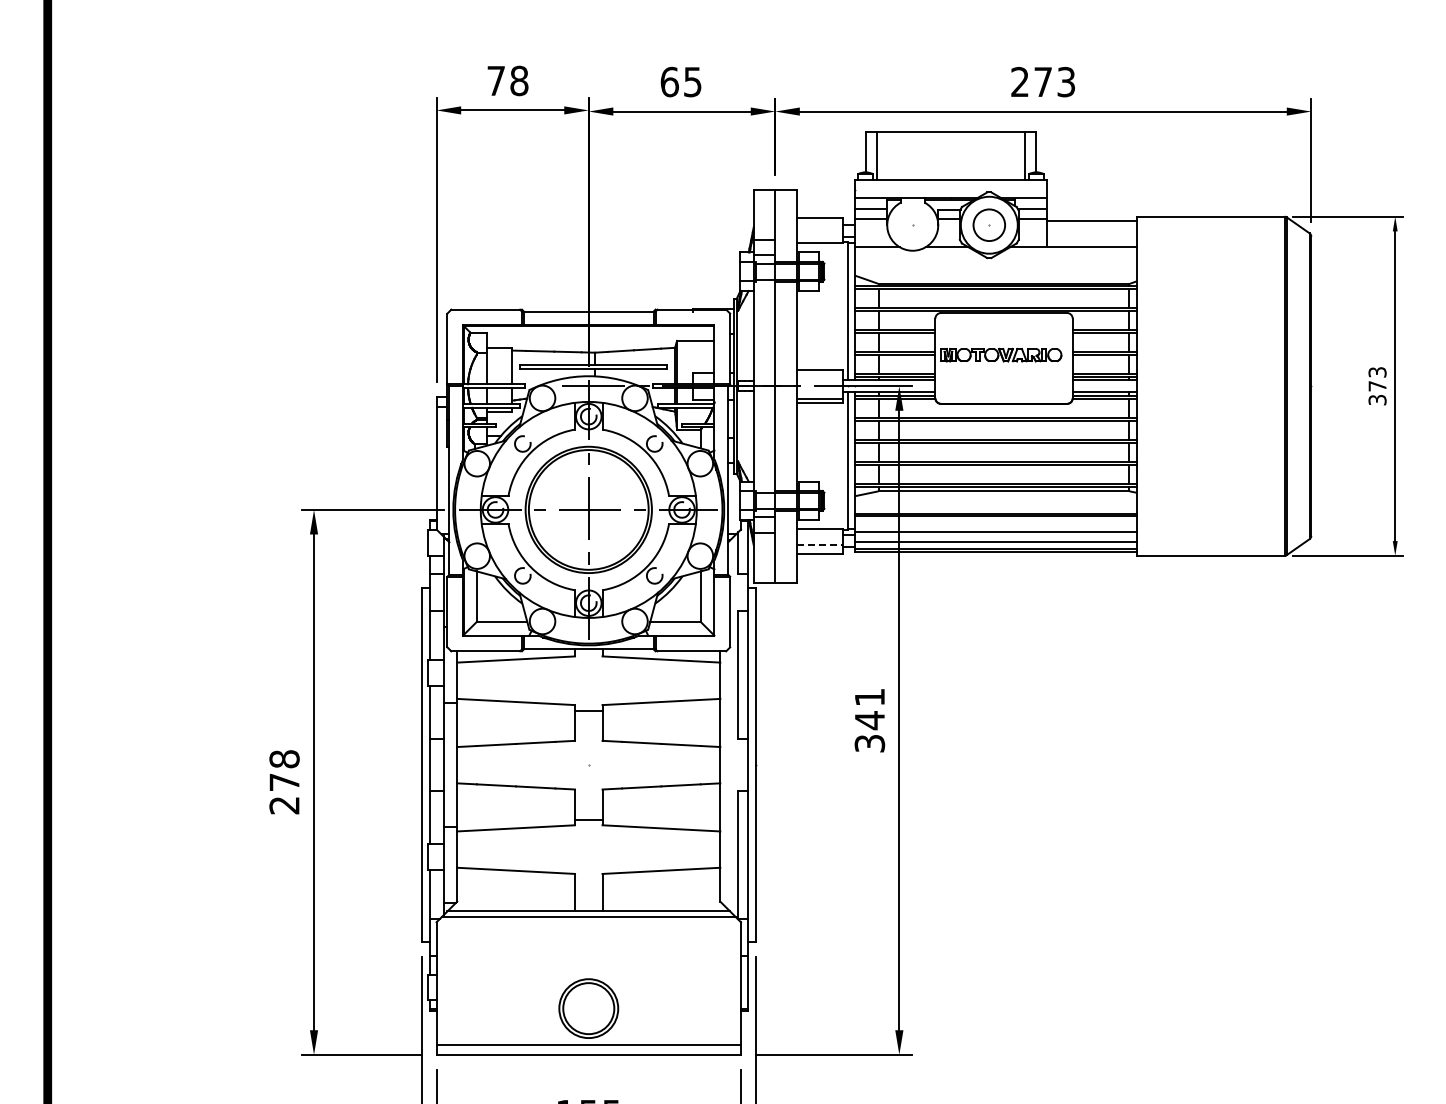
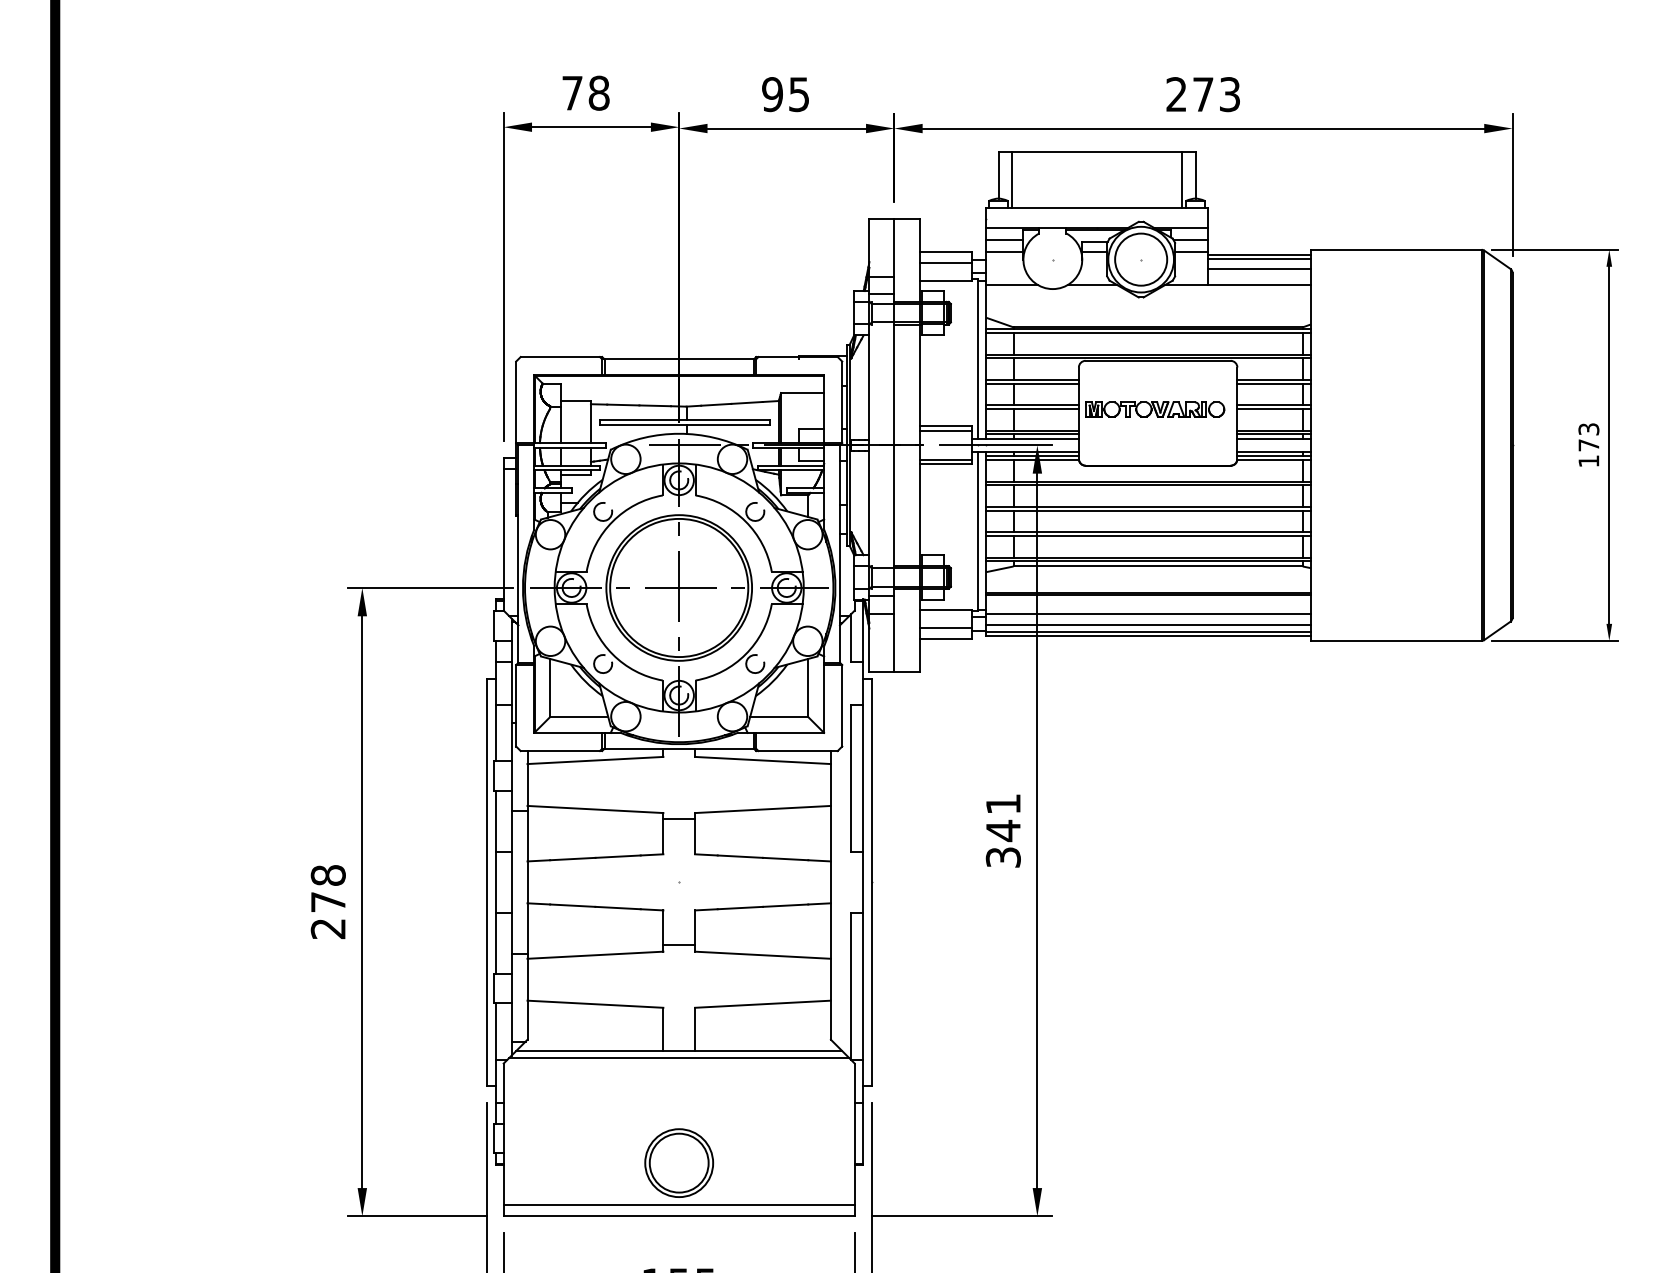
text: (669, 81) -> (772, 93), 65 -> 95
circle: (988, 224) -> (1140, 258), size x1.43
line: (1091, 225) -> (1258, 259), added
line: (820, 227) -> (946, 262), added
line: (1091, 233) -> (1258, 269), added
line: (820, 373) -> (946, 430), added
text: (1377, 400) -> (1588, 461), 373 -> 173
line: (820, 544) -> (946, 627), dashed -> solid

